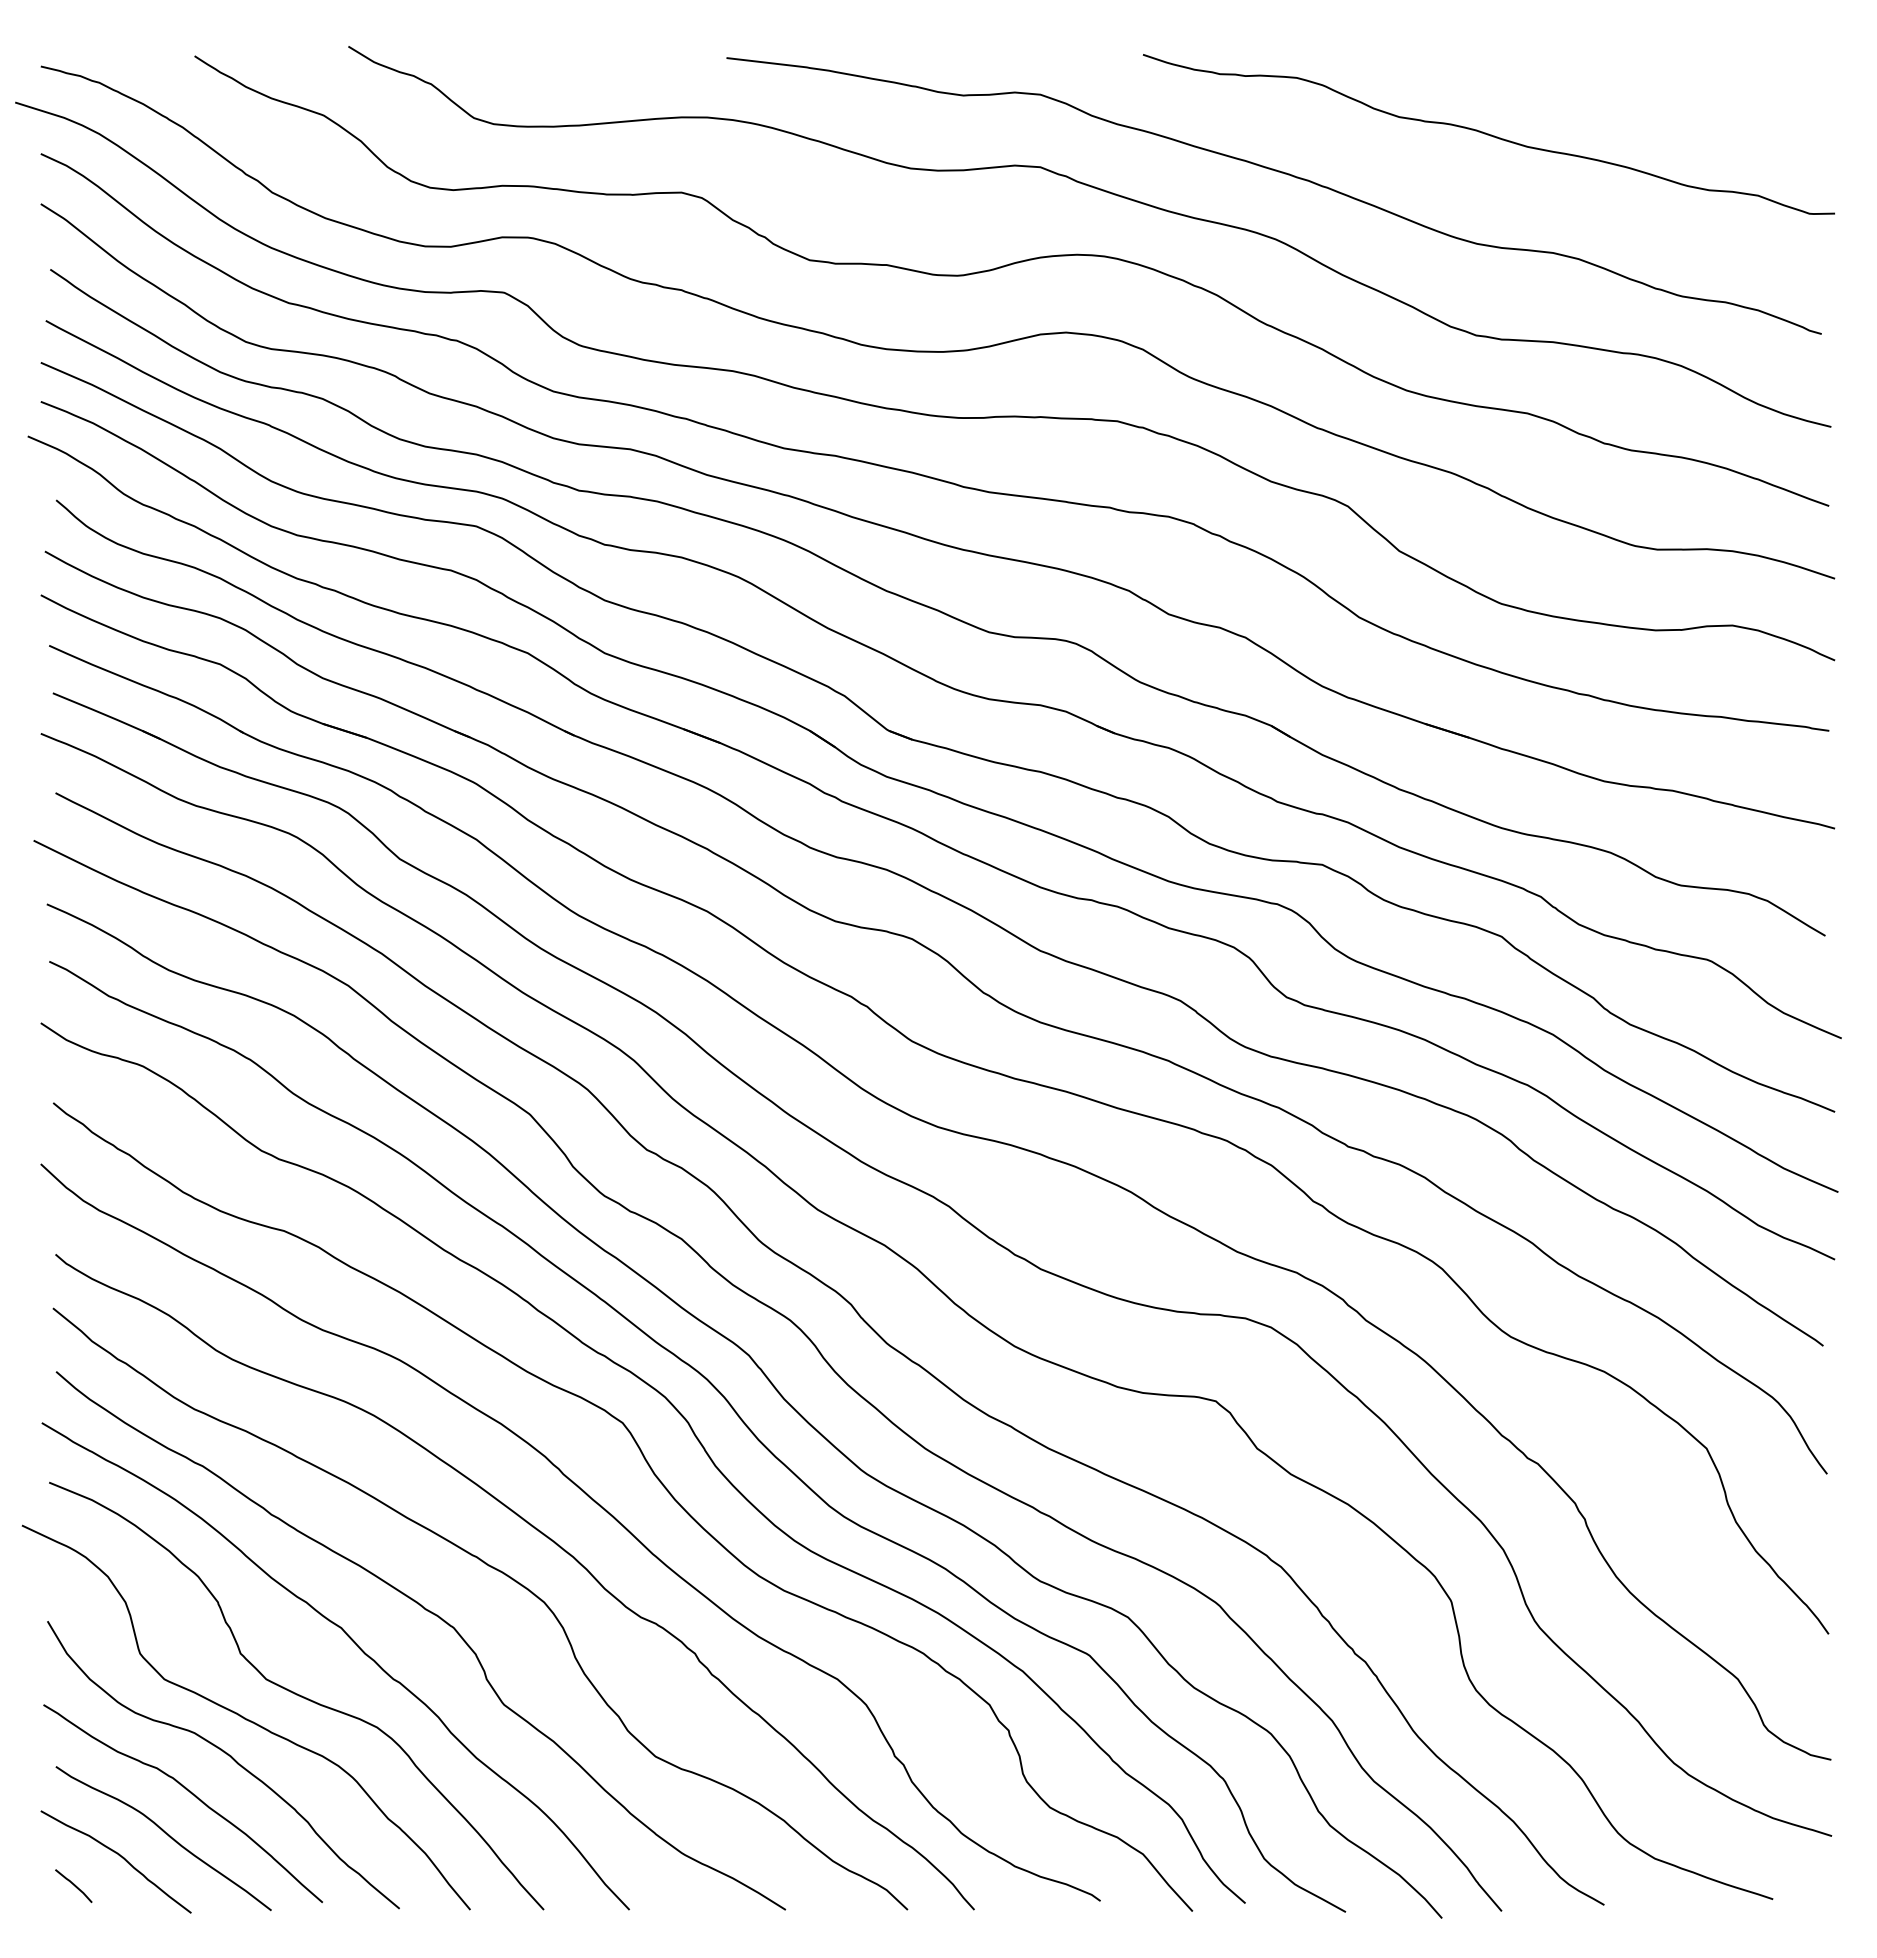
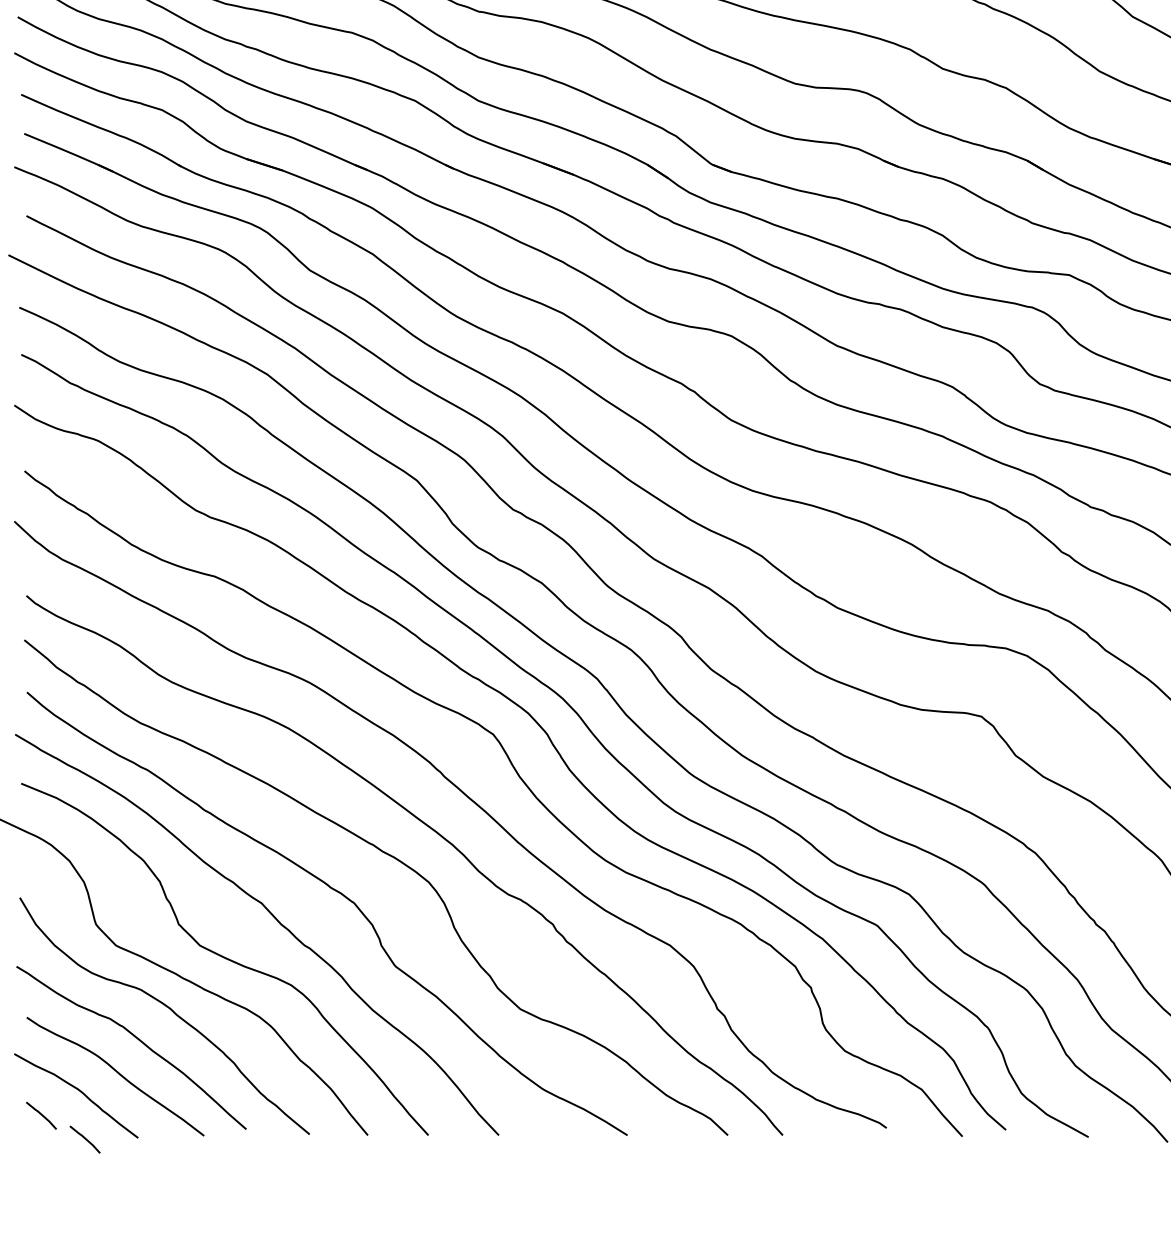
line: (126, 1914) -> (84, 1139), added

